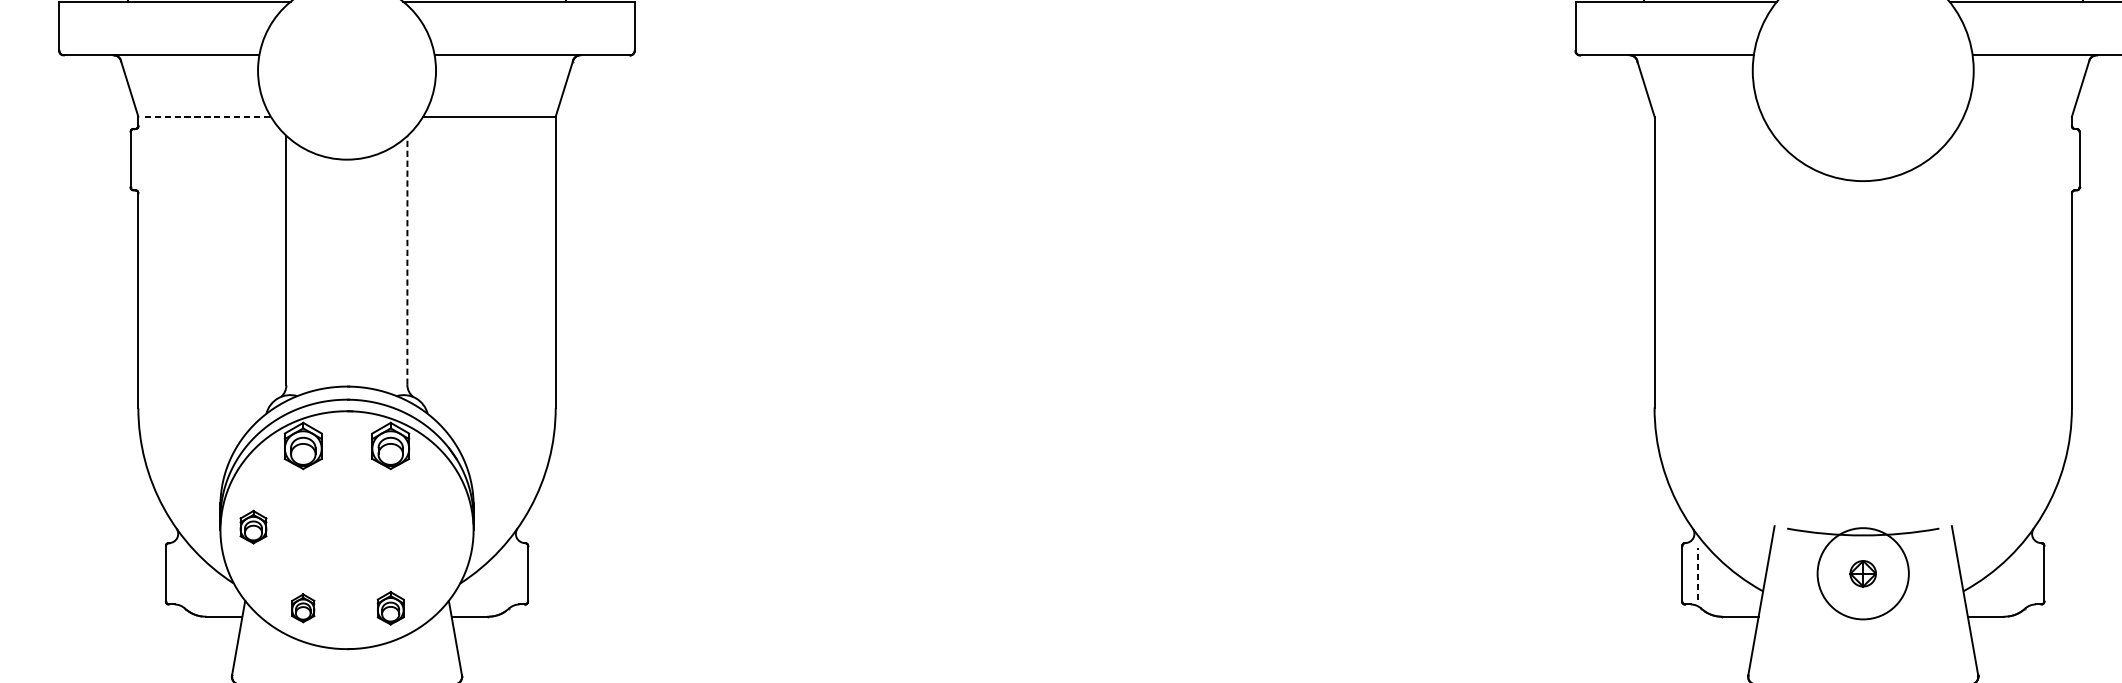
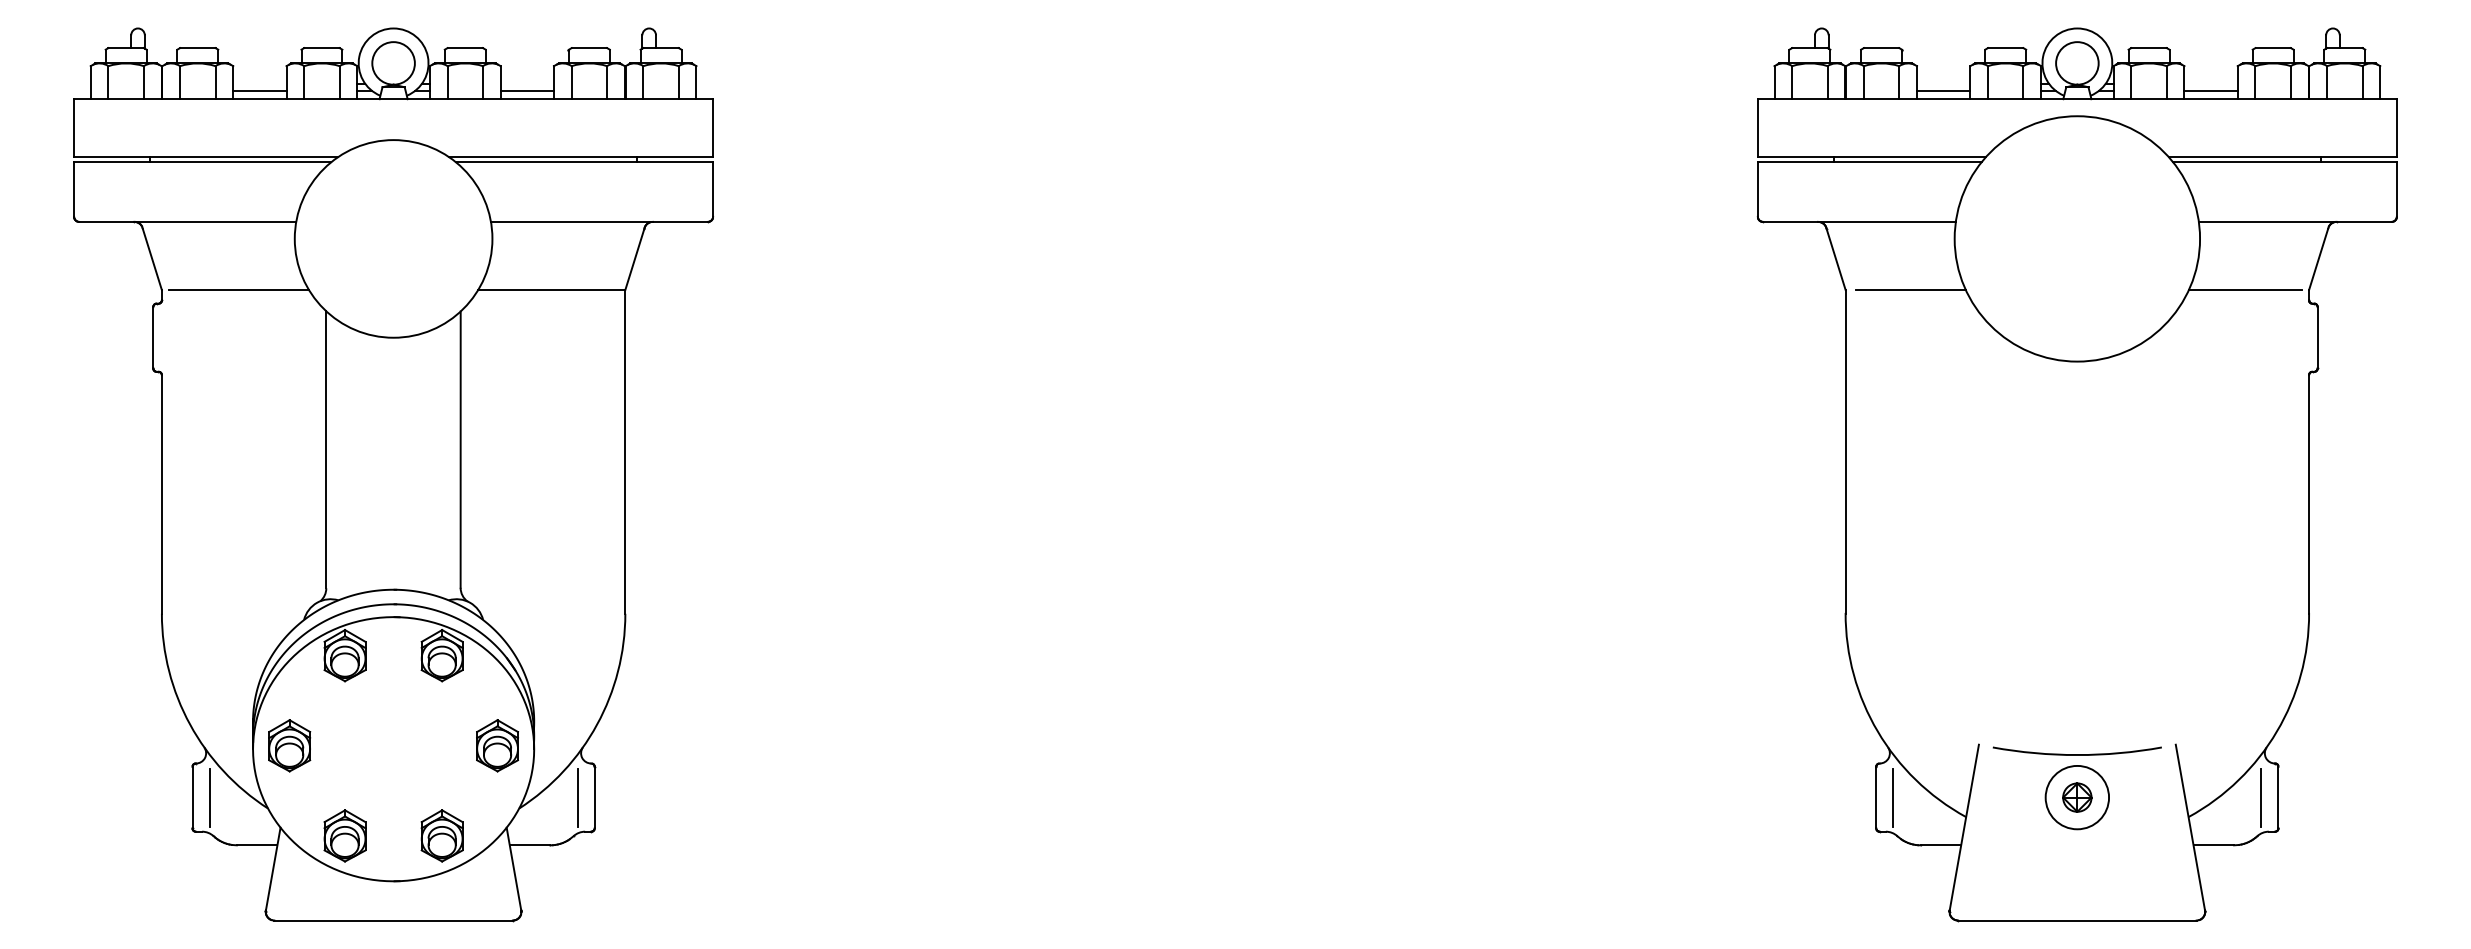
line: (208, 117) -> (239, 290), dashed -> solid
line: (1712, 117) -> (1910, 290), added
line: (2013, 117) -> (2244, 290), added
line: (407, 260) -> (460, 449), dashed -> solid
part: (253, 526) -> (289, 745), size x1.43
part: (440, 526) -> (497, 745), added
line: (181, 573) -> (209, 797), added
line: (512, 573) -> (577, 797), added
line: (1697, 573) -> (1893, 797), dashed -> solid
circle: (1863, 573) -> (2077, 797), size x0.62
line: (2029, 573) -> (2261, 797), added
part: (302, 607) -> (344, 835), size x1.67
part: (390, 607) -> (441, 835), size x1.43

